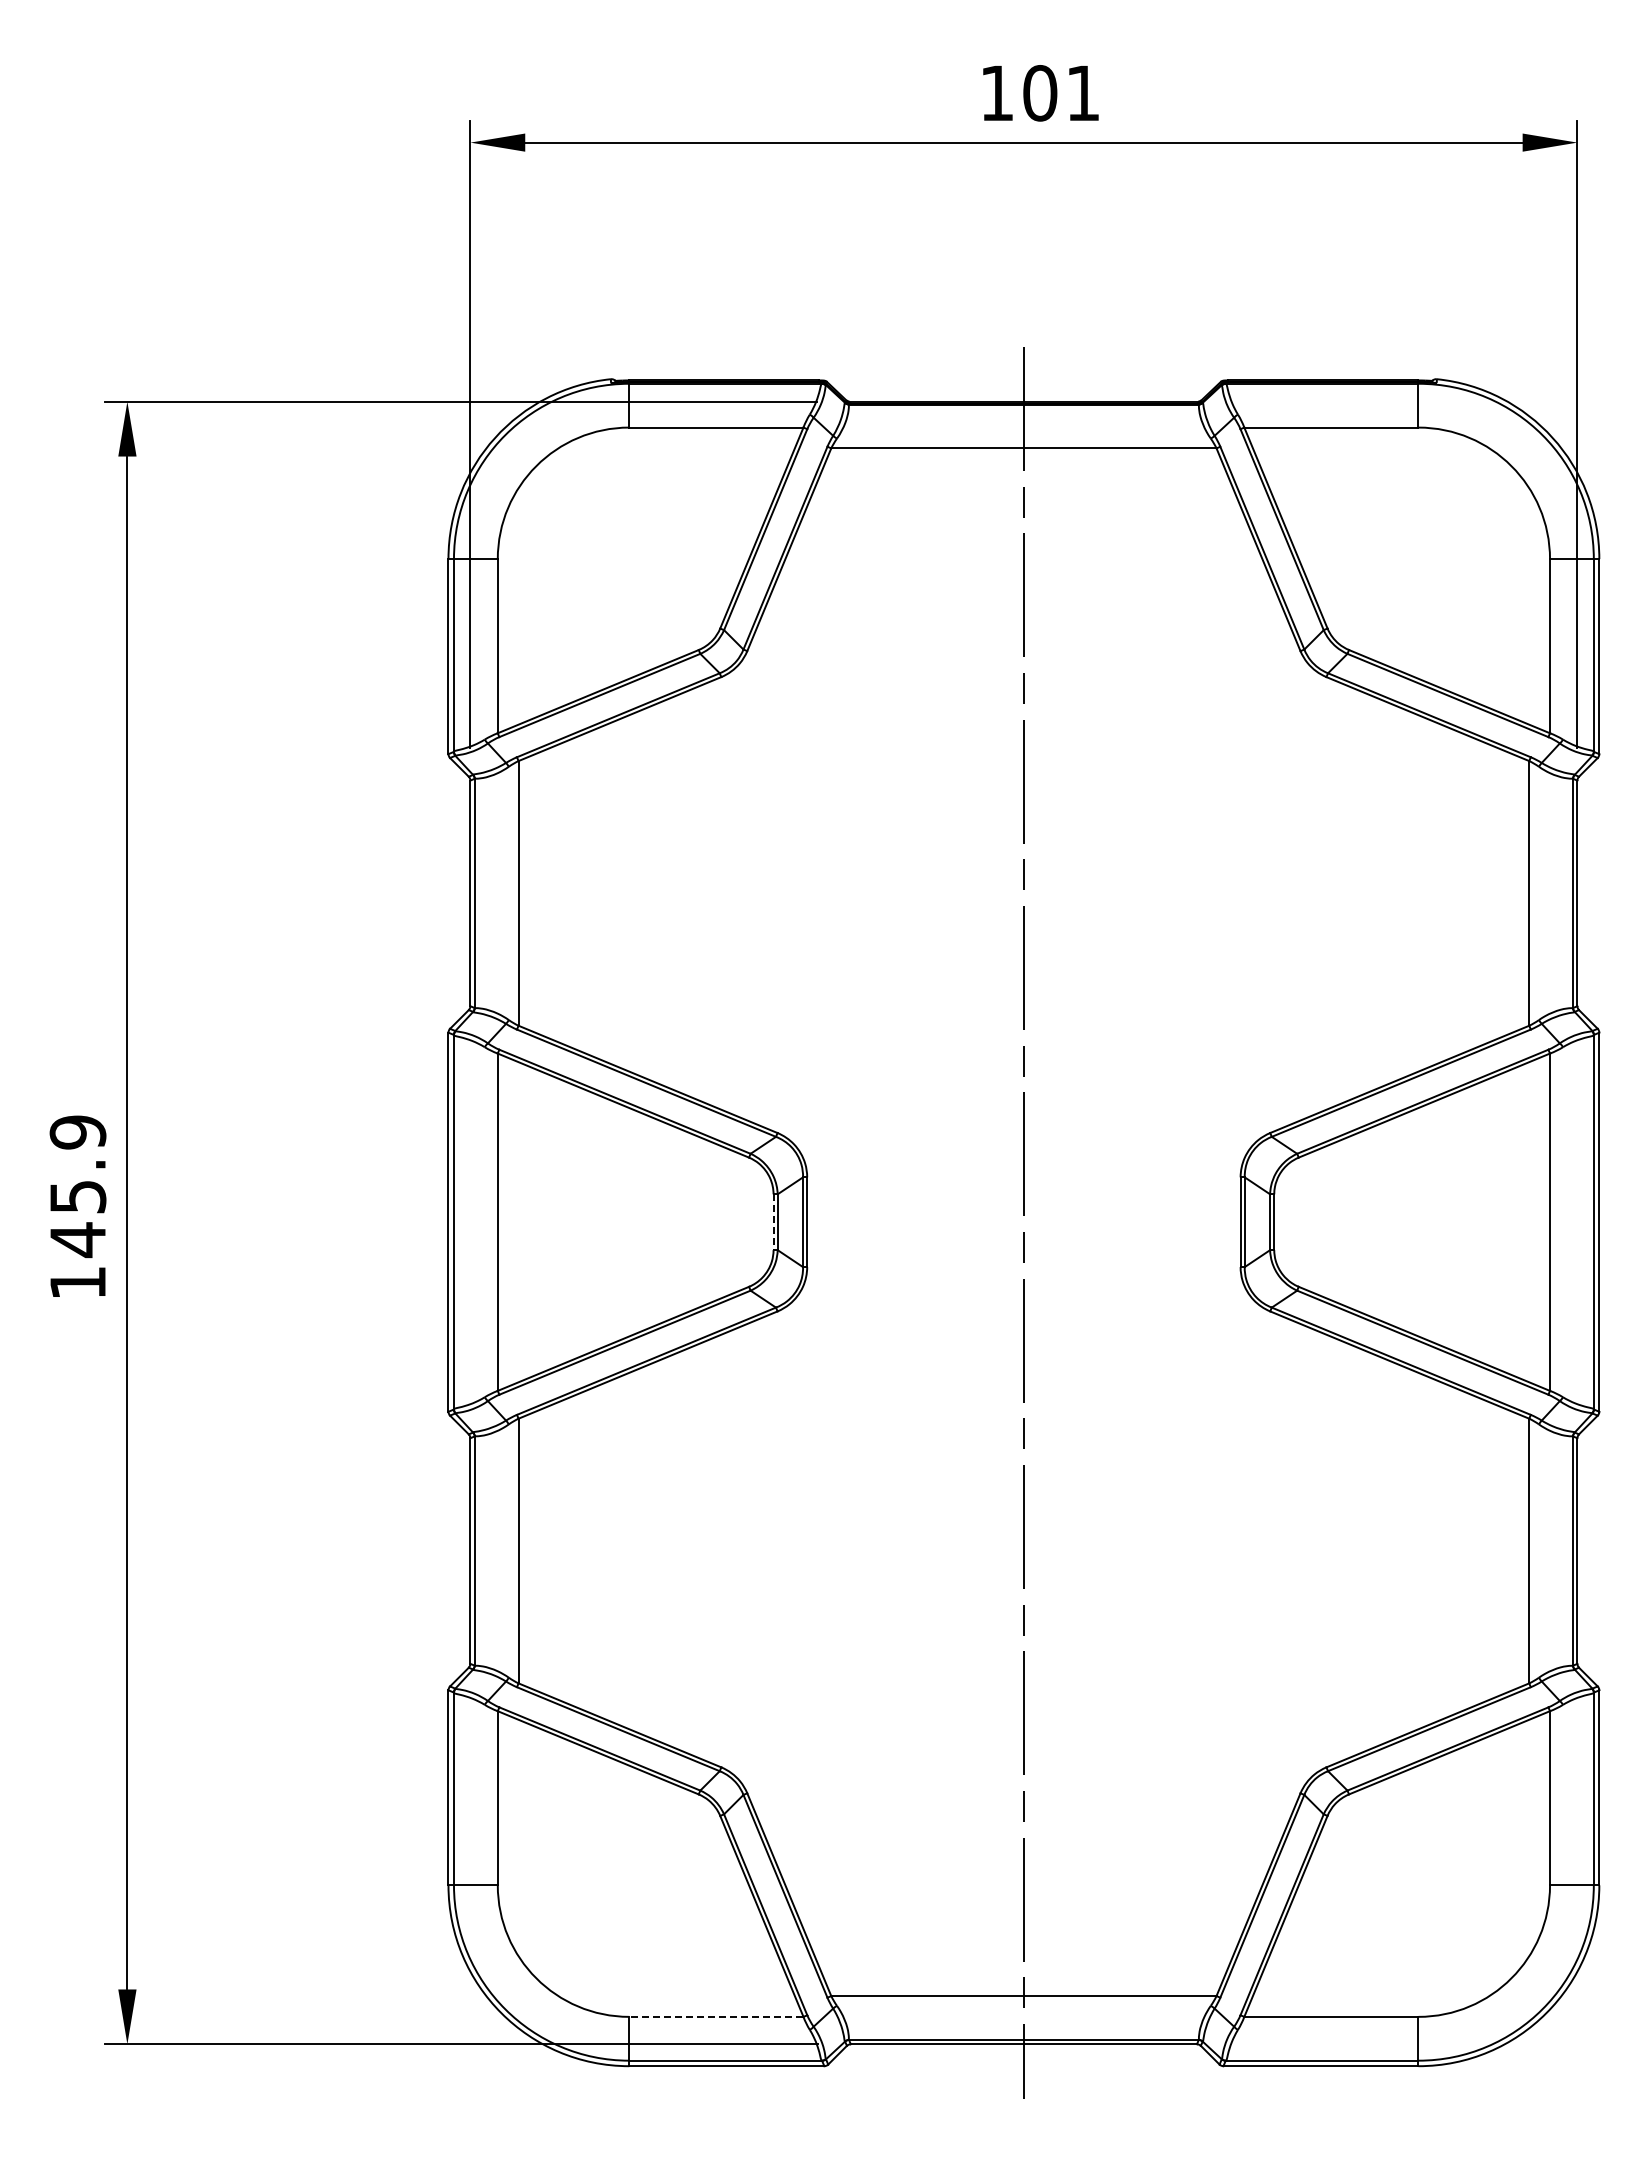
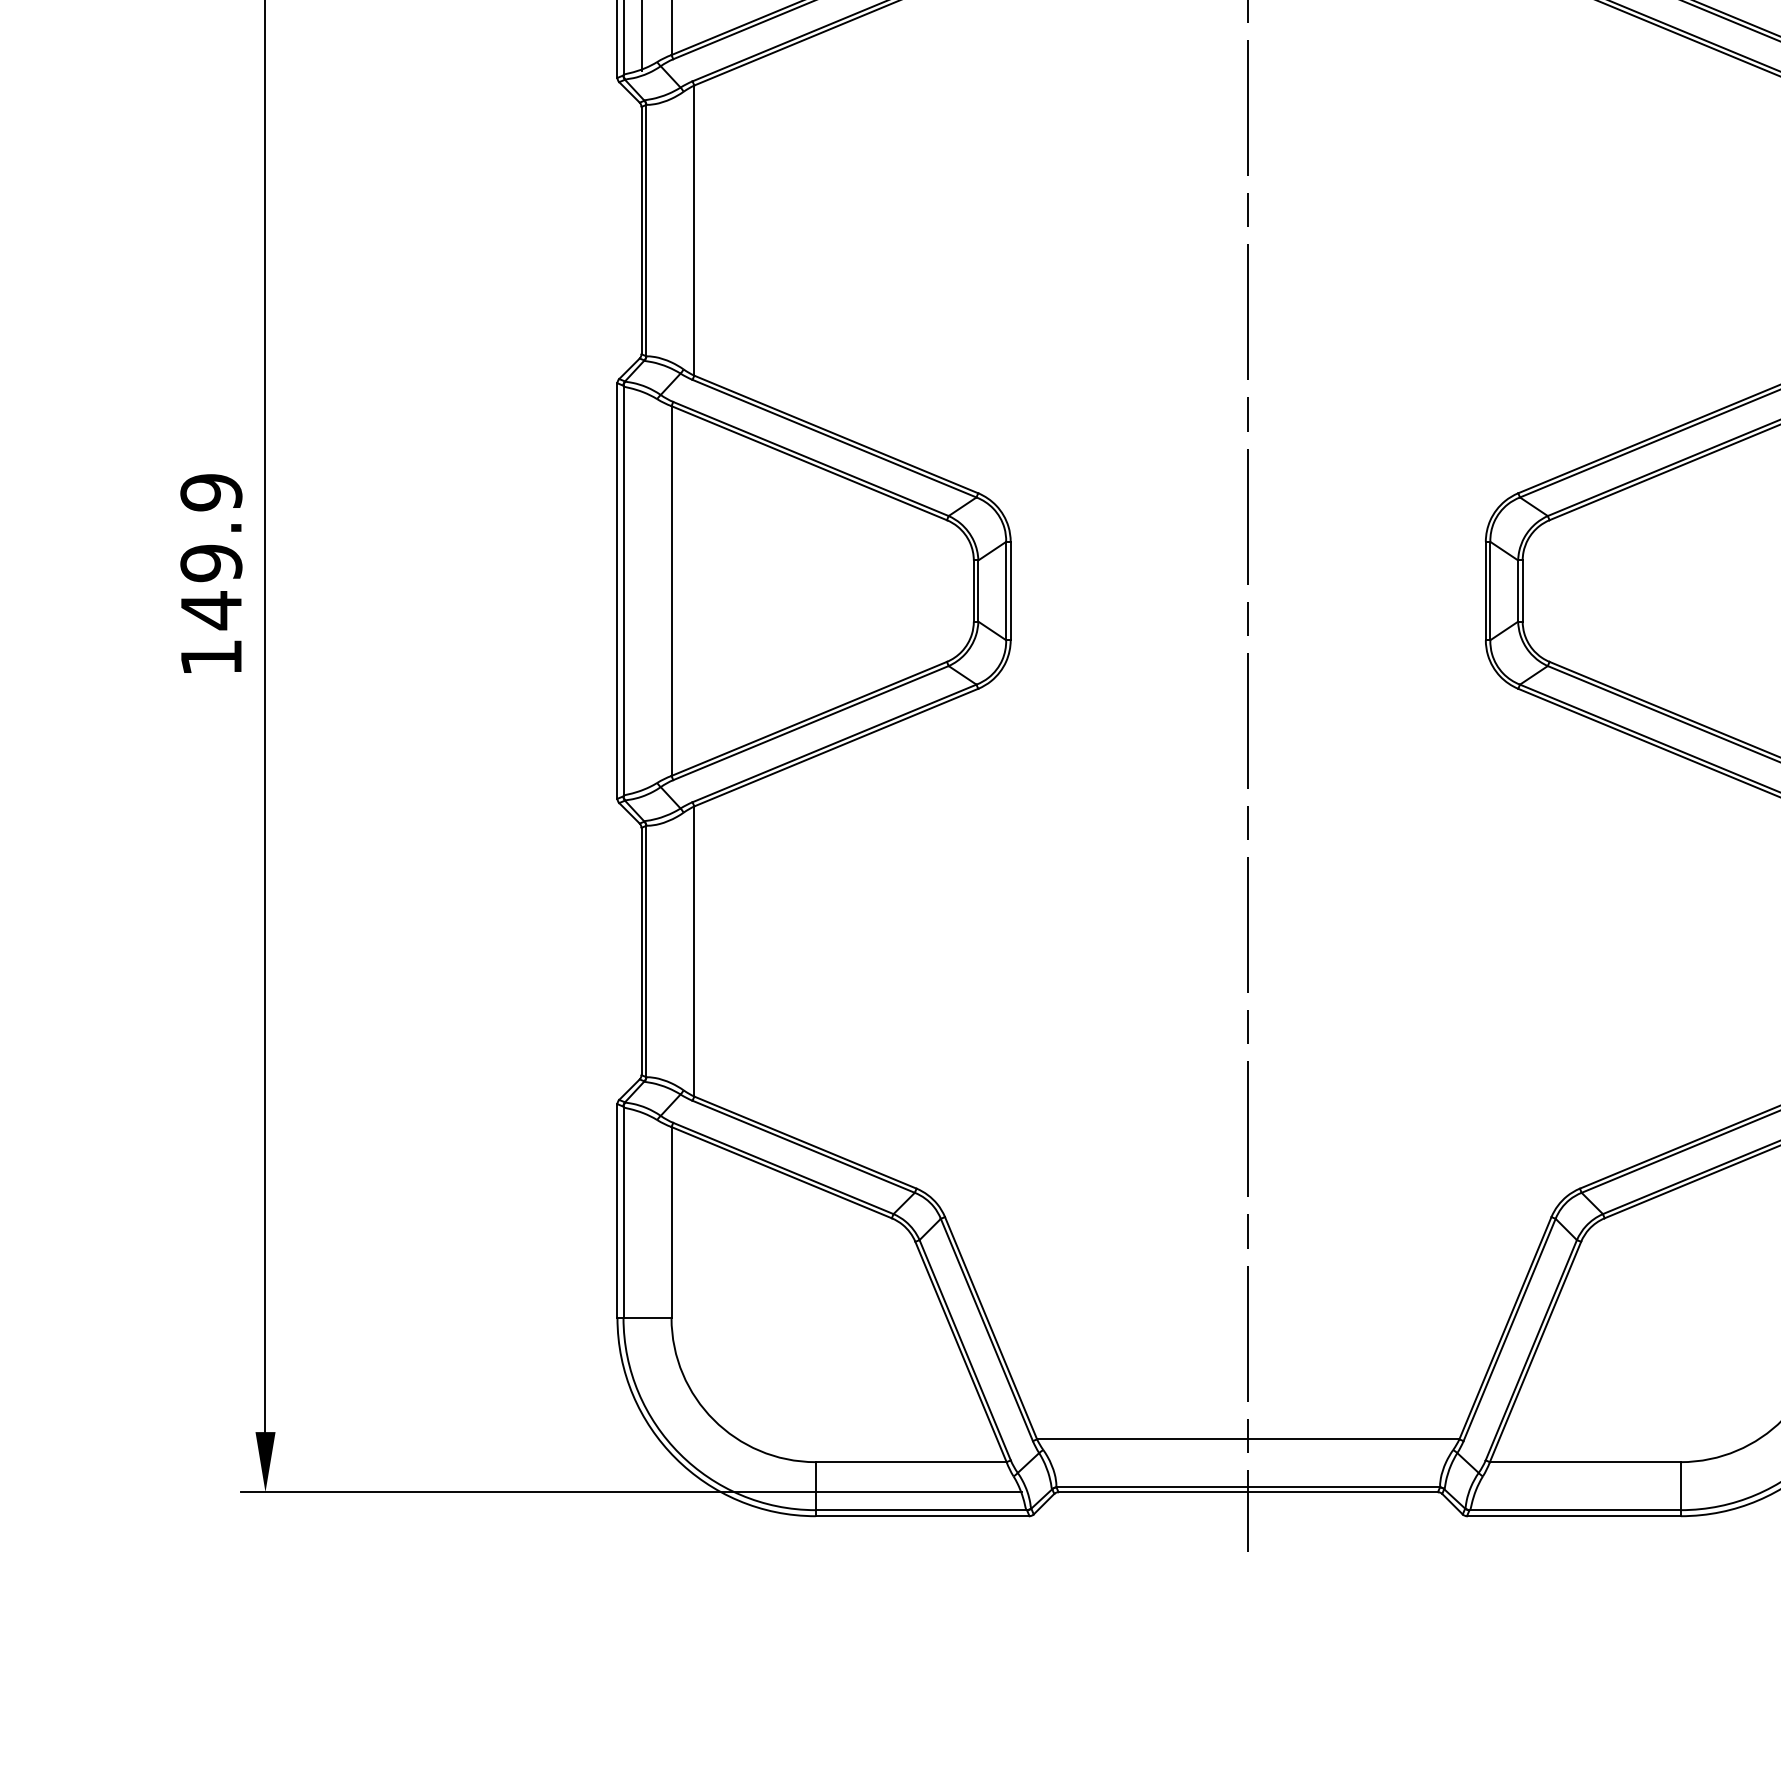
text: (77, 1197) -> (210, 563), 145.9 -> 149.9
line: (773, 1222) -> (973, 591), dashed -> solid
line: (715, 2016) -> (910, 1461), dashed -> solid

